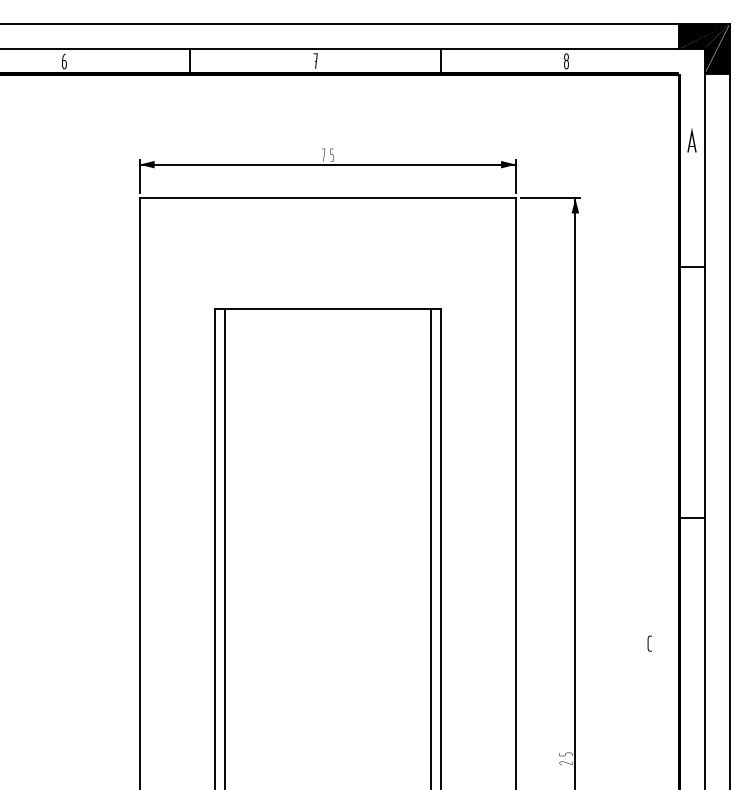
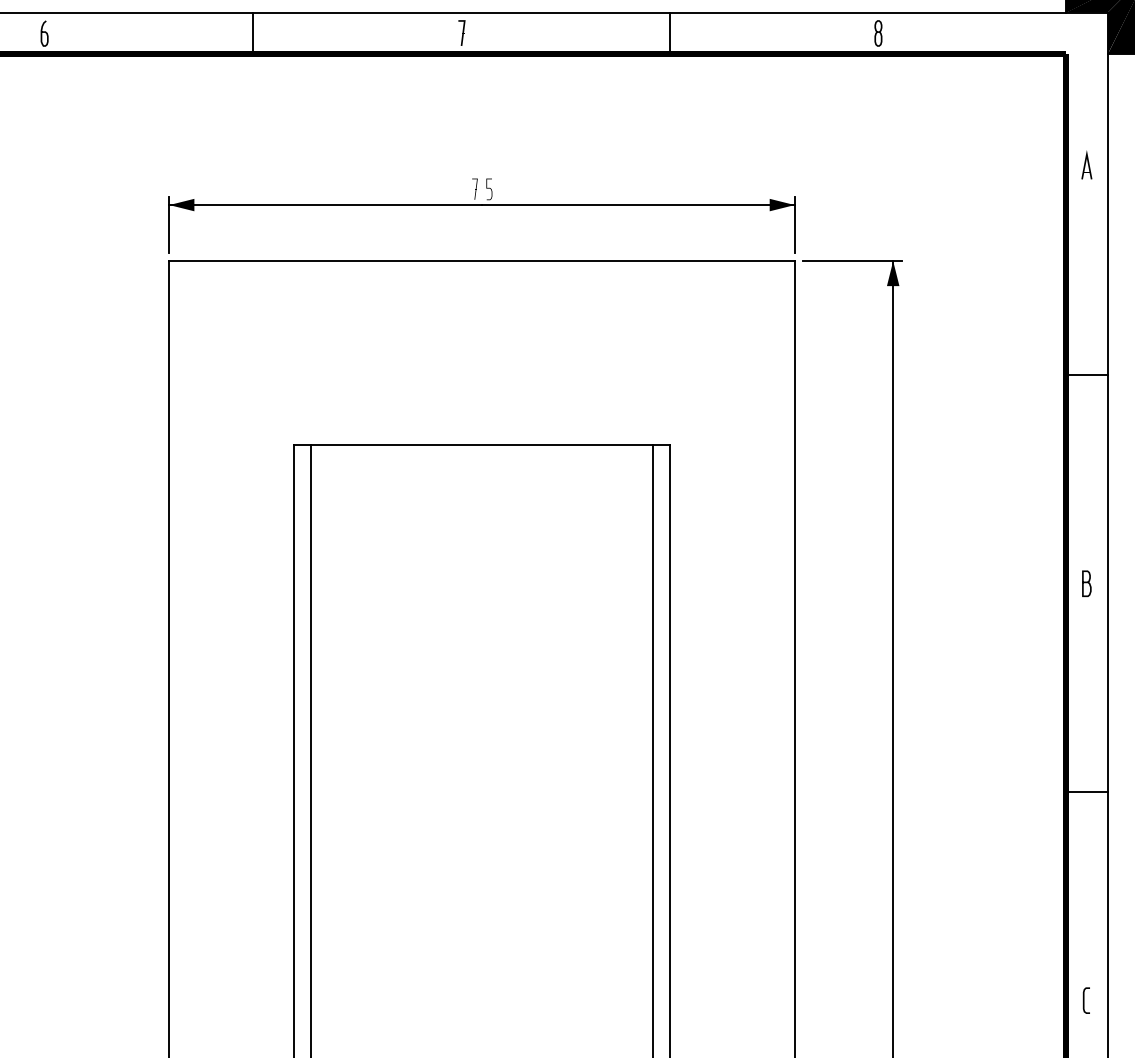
part: (691, 140) -> (1086, 164), size x0.71
curve: (691, 392) -> (1086, 583), added
curve: (648, 643) -> (1084, 1000), moved

